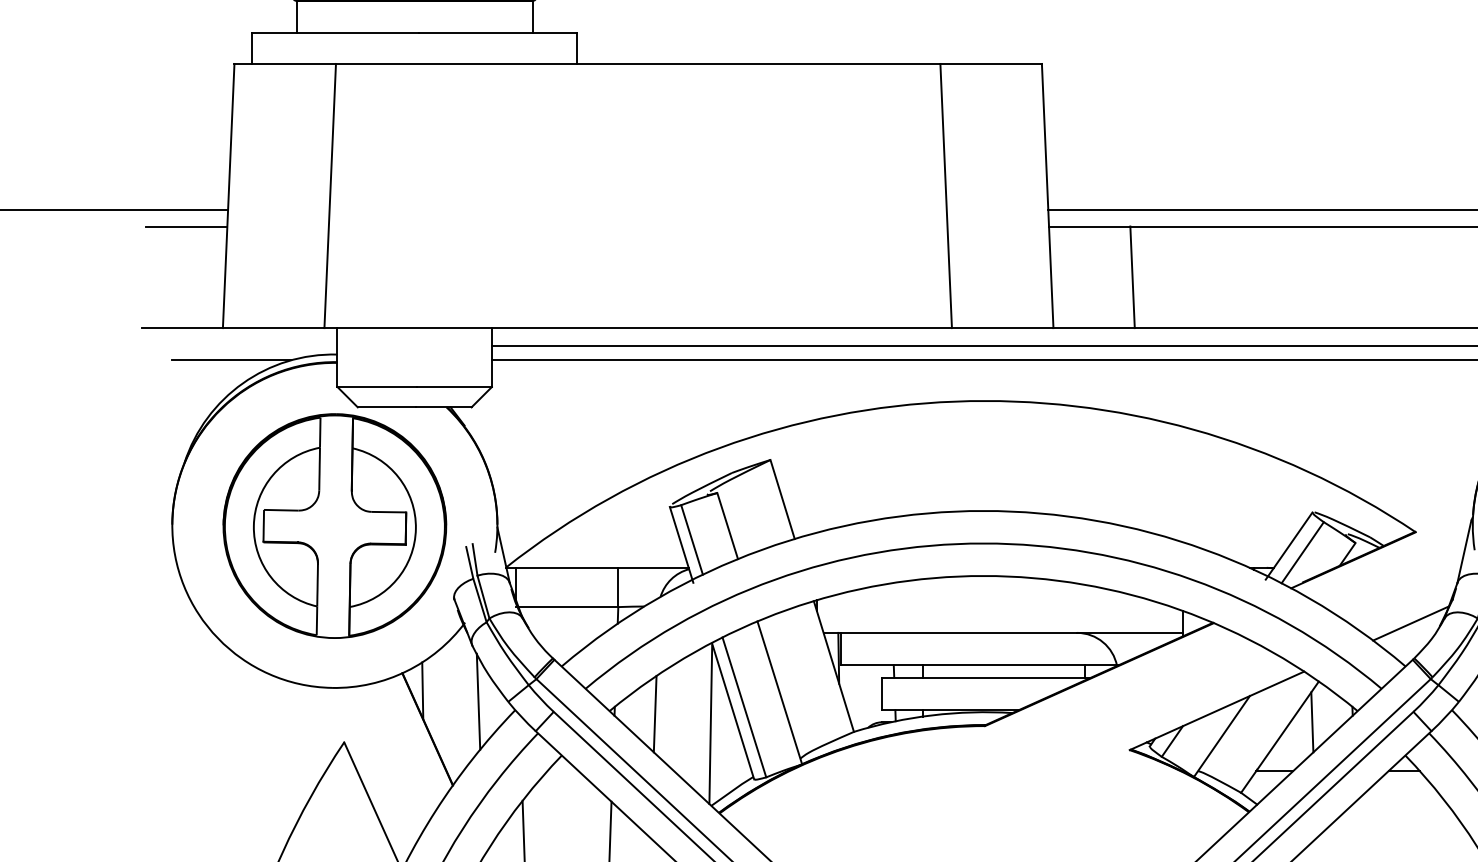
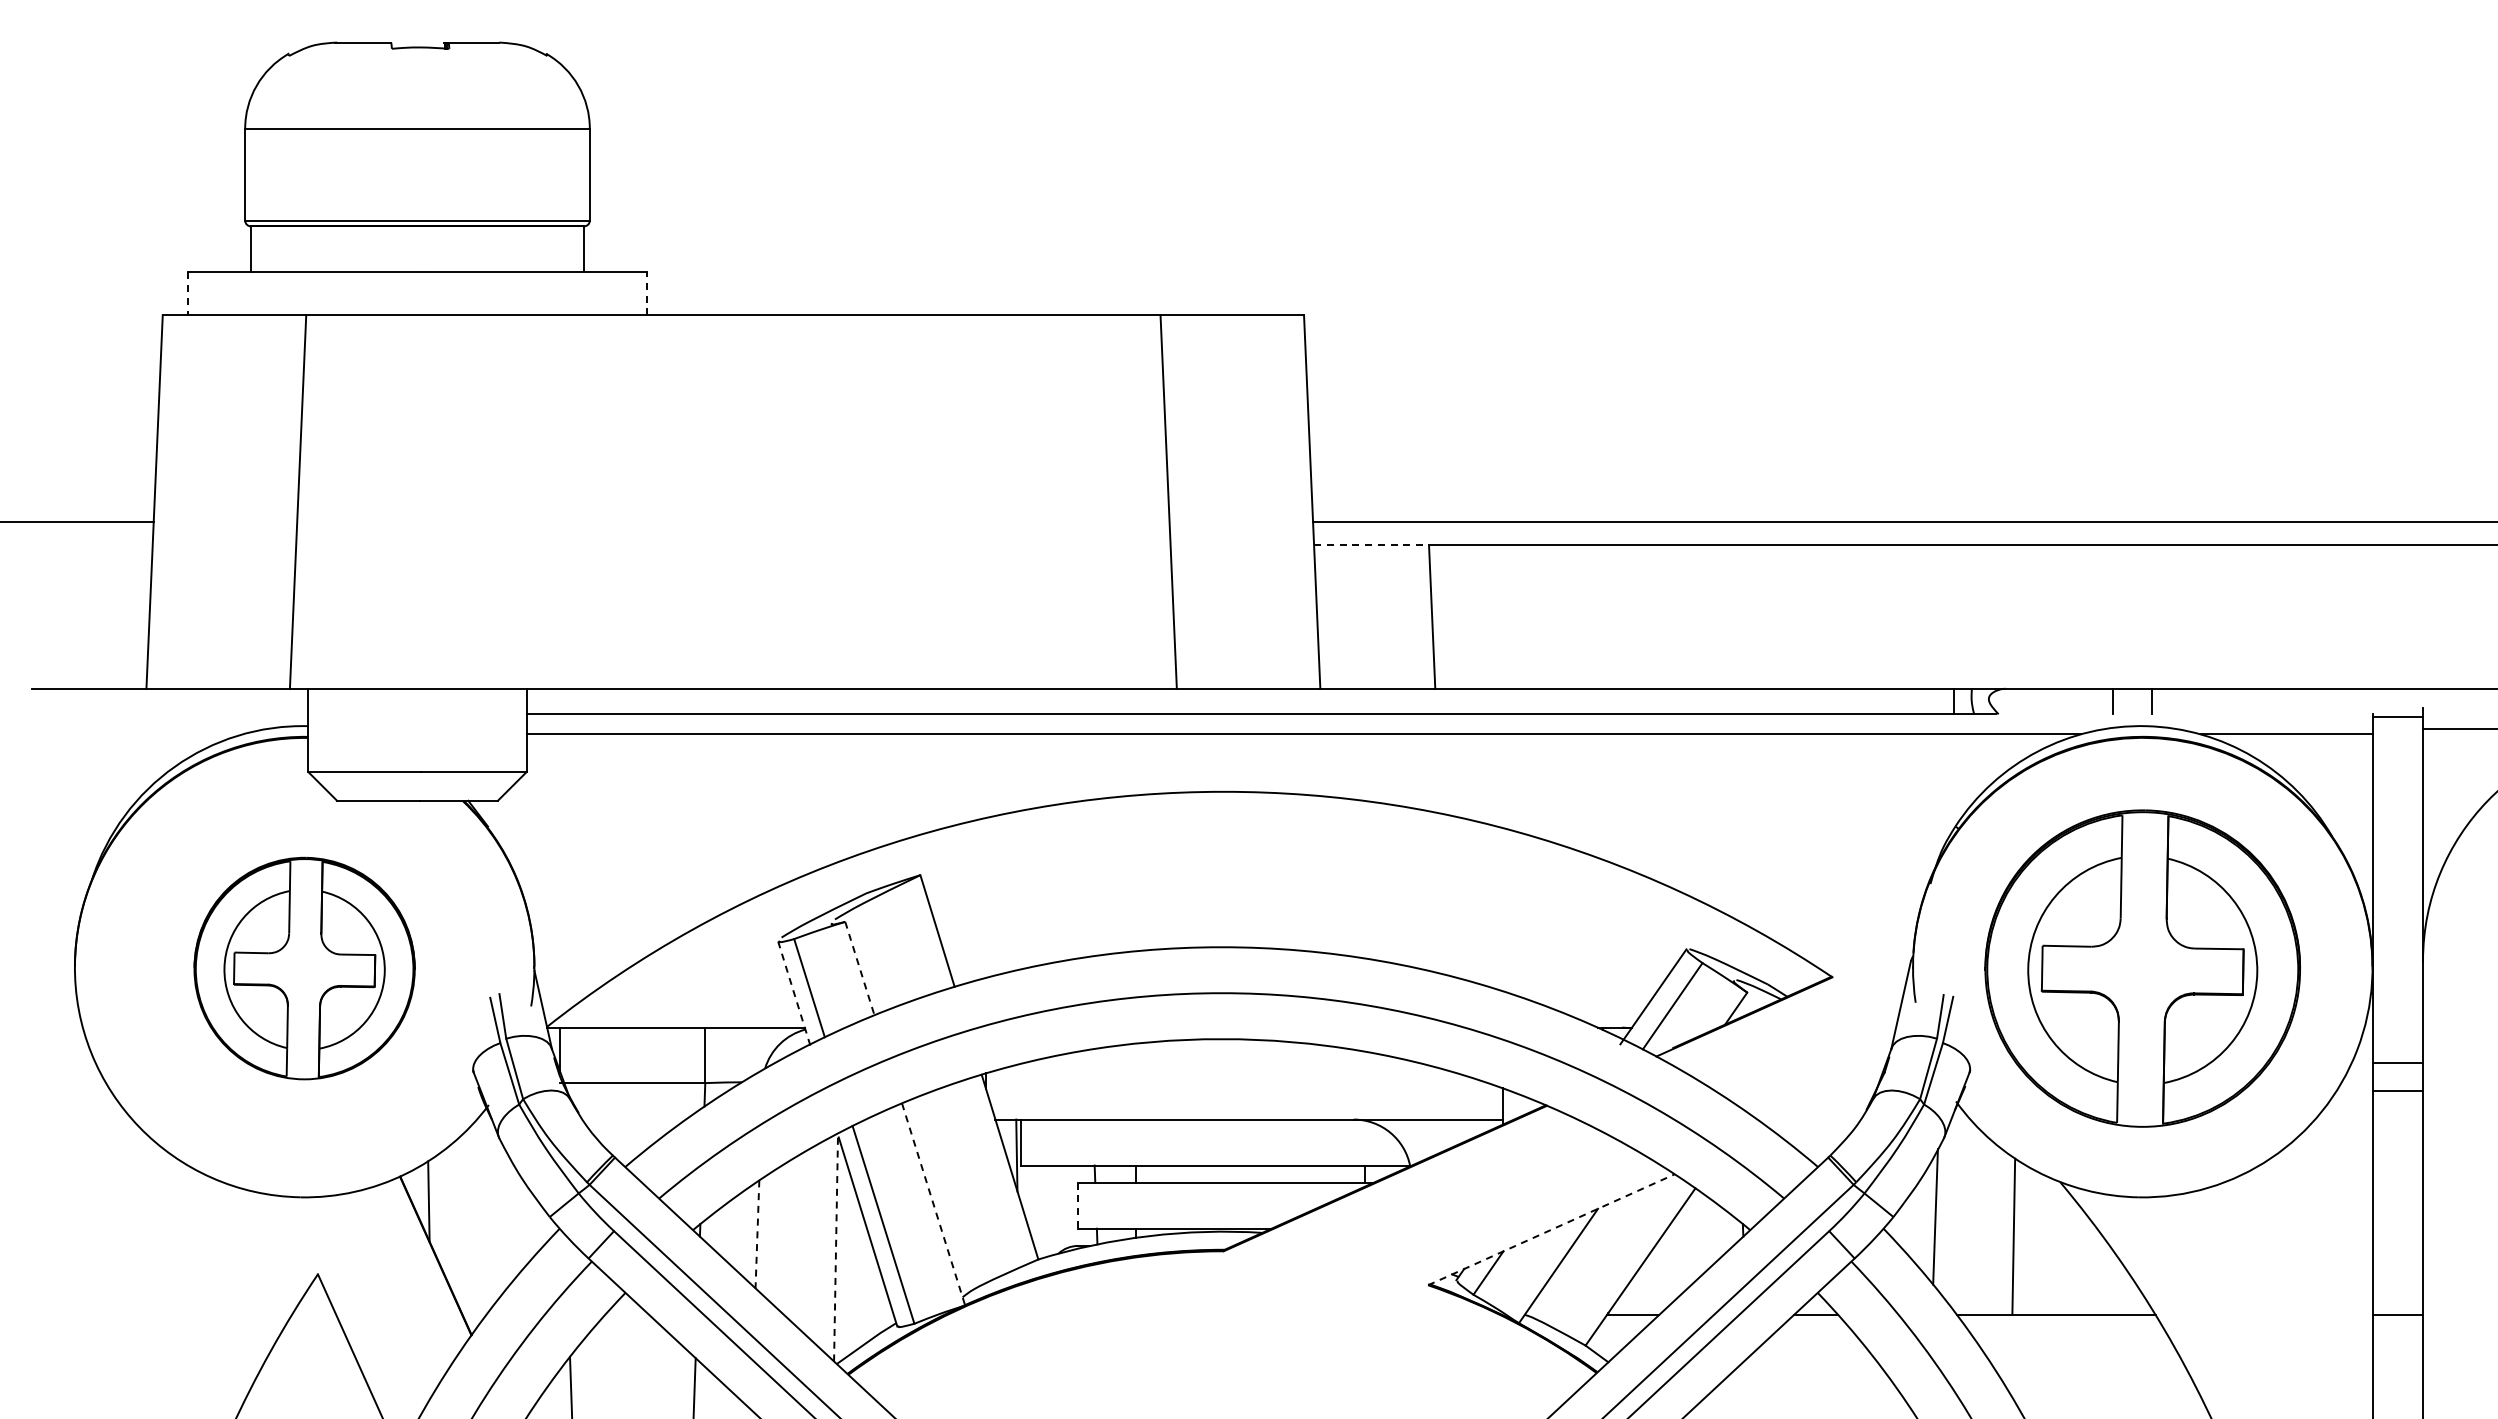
line: (251, 48) -> (187, 293), solid -> dashed
line: (577, 48) -> (647, 293), solid -> dashed
line: (186, 226) -> (94, 545), removed
line: (1090, 226) -> (1372, 545), solid -> dashed
line: (231, 360) -> (158, 734), removed
part: (334, 526) -> (304, 968), size x0.7
line: (727, 526) -> (859, 968), solid -> dashed
line: (681, 545) -> (794, 995), solid -> dashed
line: (1410, 623) -> (1825, 1106), removed
line: (779, 692) -> (933, 1204), solid -> dashed
line: (882, 693) -> (1078, 1205), solid -> dashed
line: (478, 701) -> (507, 1216), removed
line: (1217, 710) -> (1551, 1229), solid -> dashed
line: (655, 714) -> (757, 1234), solid -> dashed
line: (1311, 721) -> (1685, 1245), removed
line: (711, 723) -> (836, 1247), solid -> dashed

